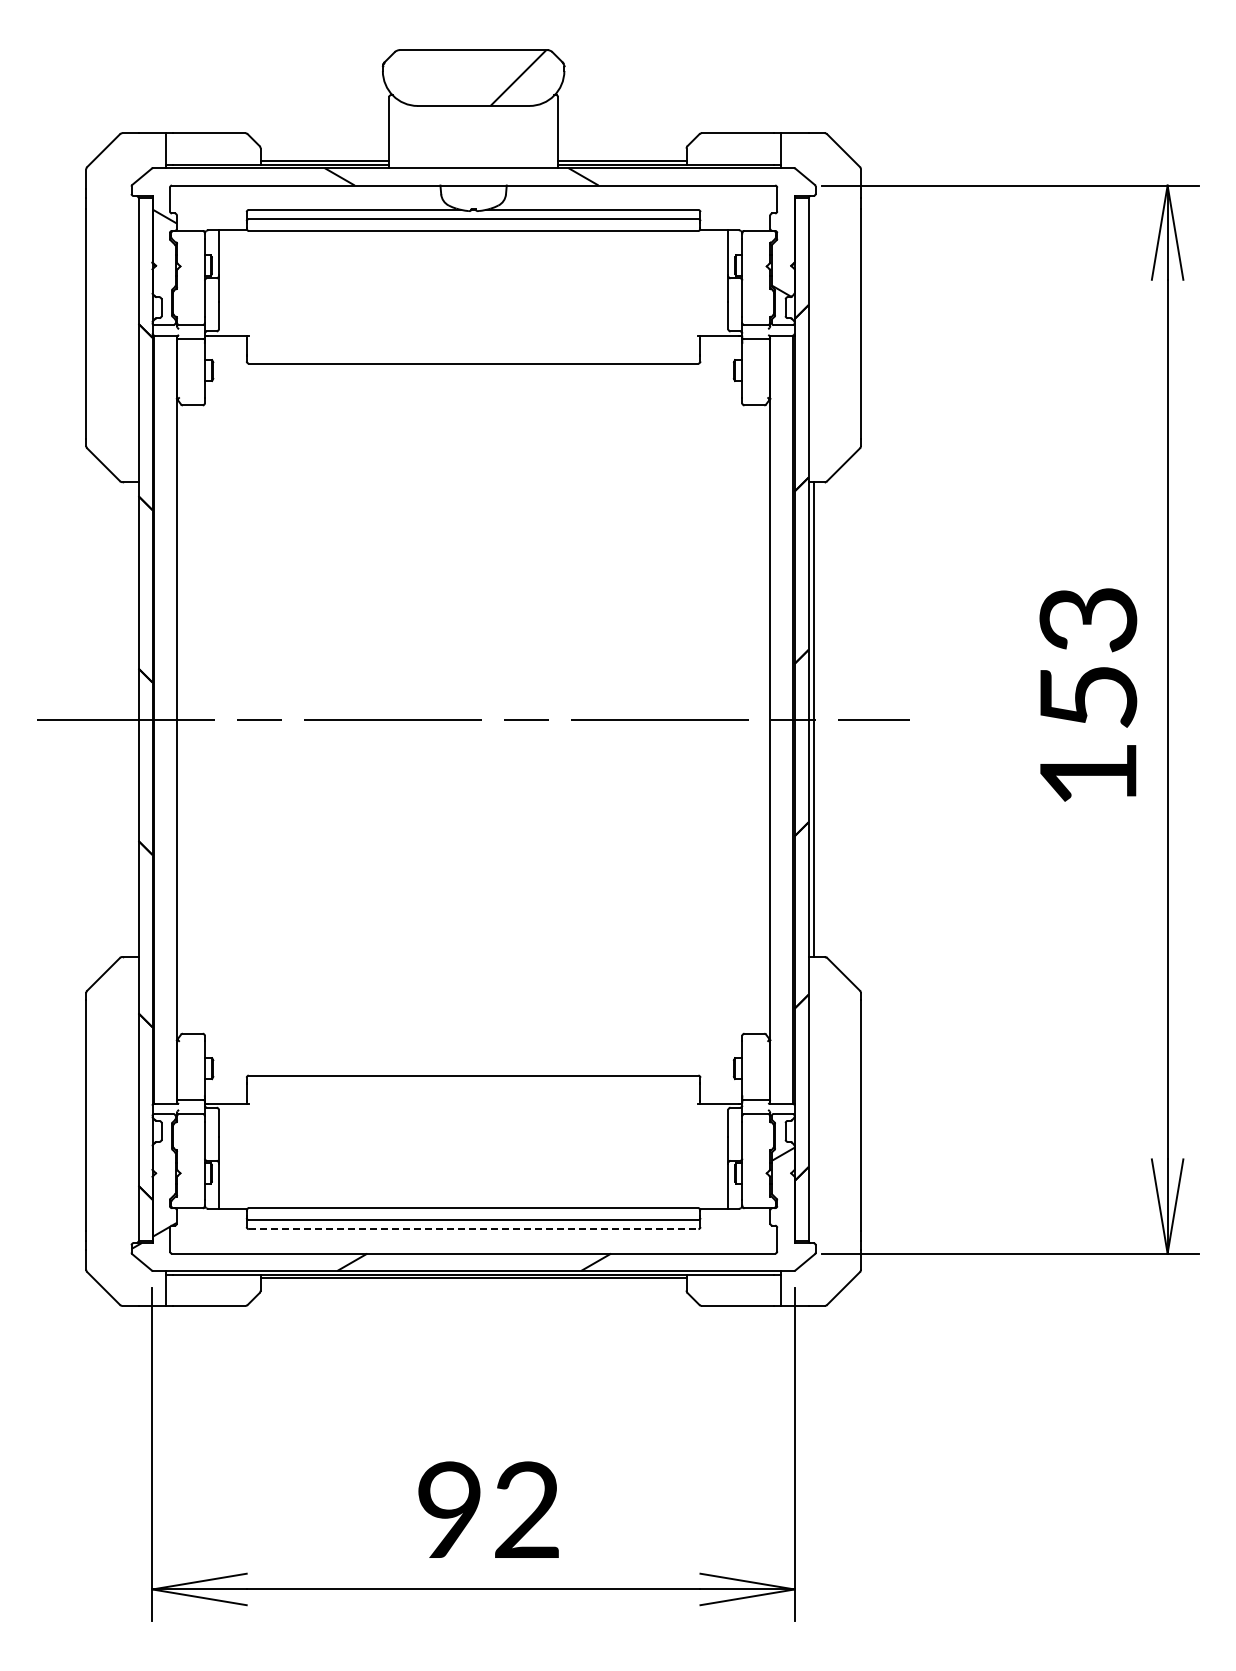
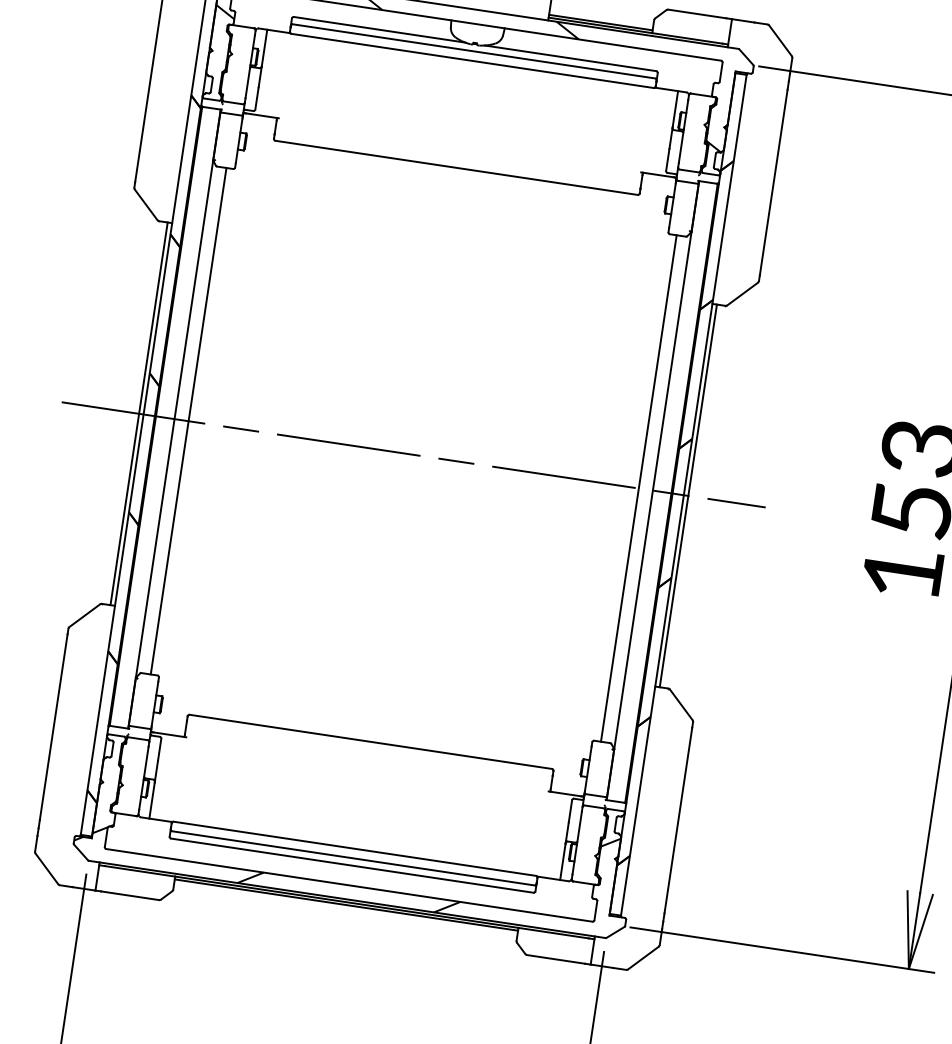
line: (132, 719) -> (138, 413), added
line: (194, 719) -> (188, 421), added
line: (752, 719) -> (638, 488), added
line: (473, 1229) -> (352, 865), dashed -> solid

